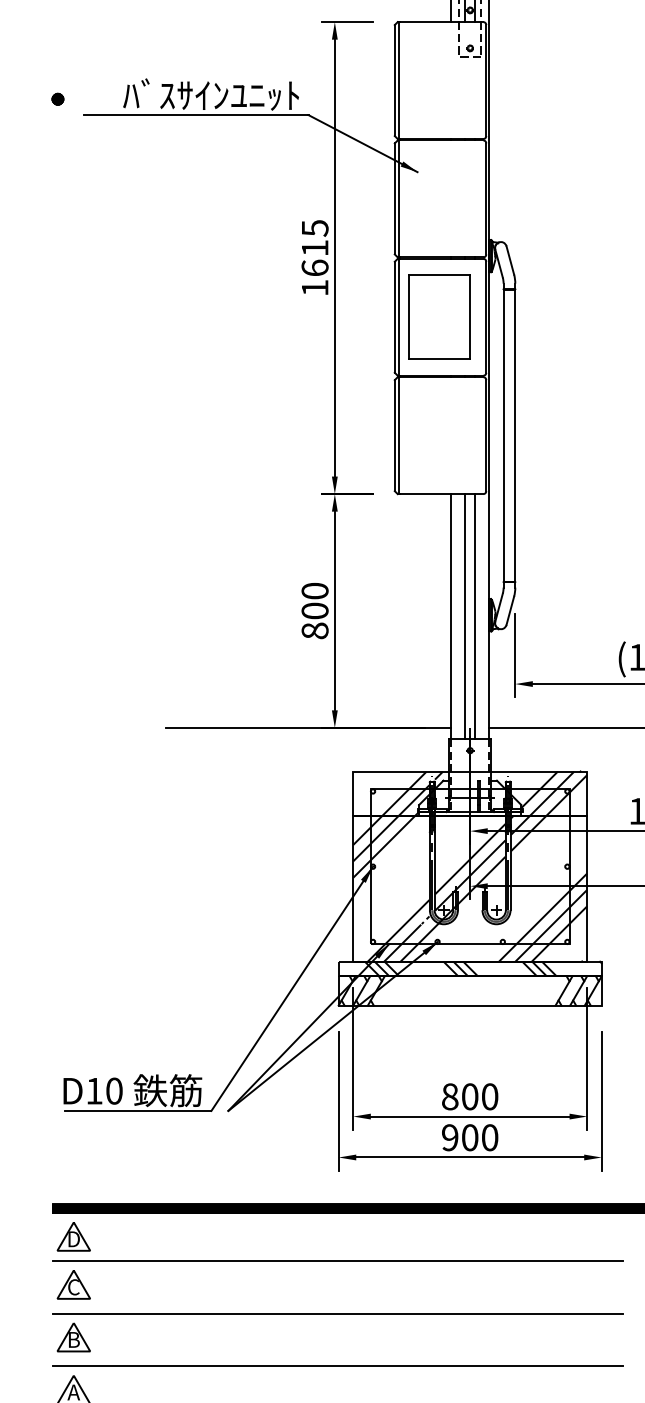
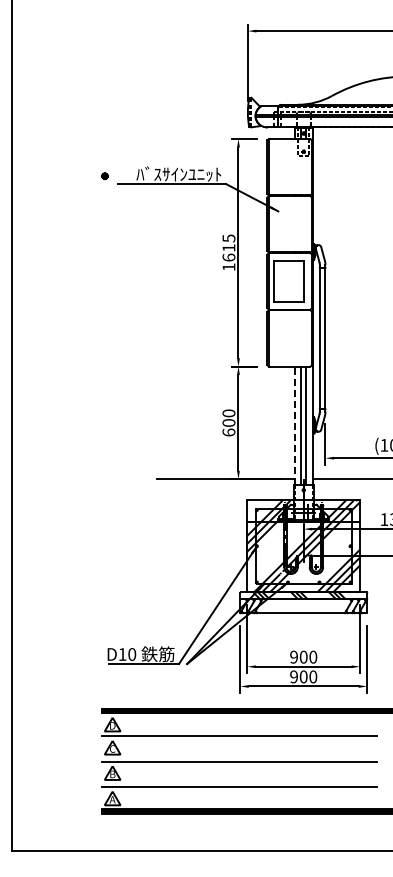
line: (451, 616) -> (294, 425), solid -> dashed
text: (314, 630) -> (228, 432), 800 -> 600
text: (451, 1097) -> (294, 657), 800 -> 900

